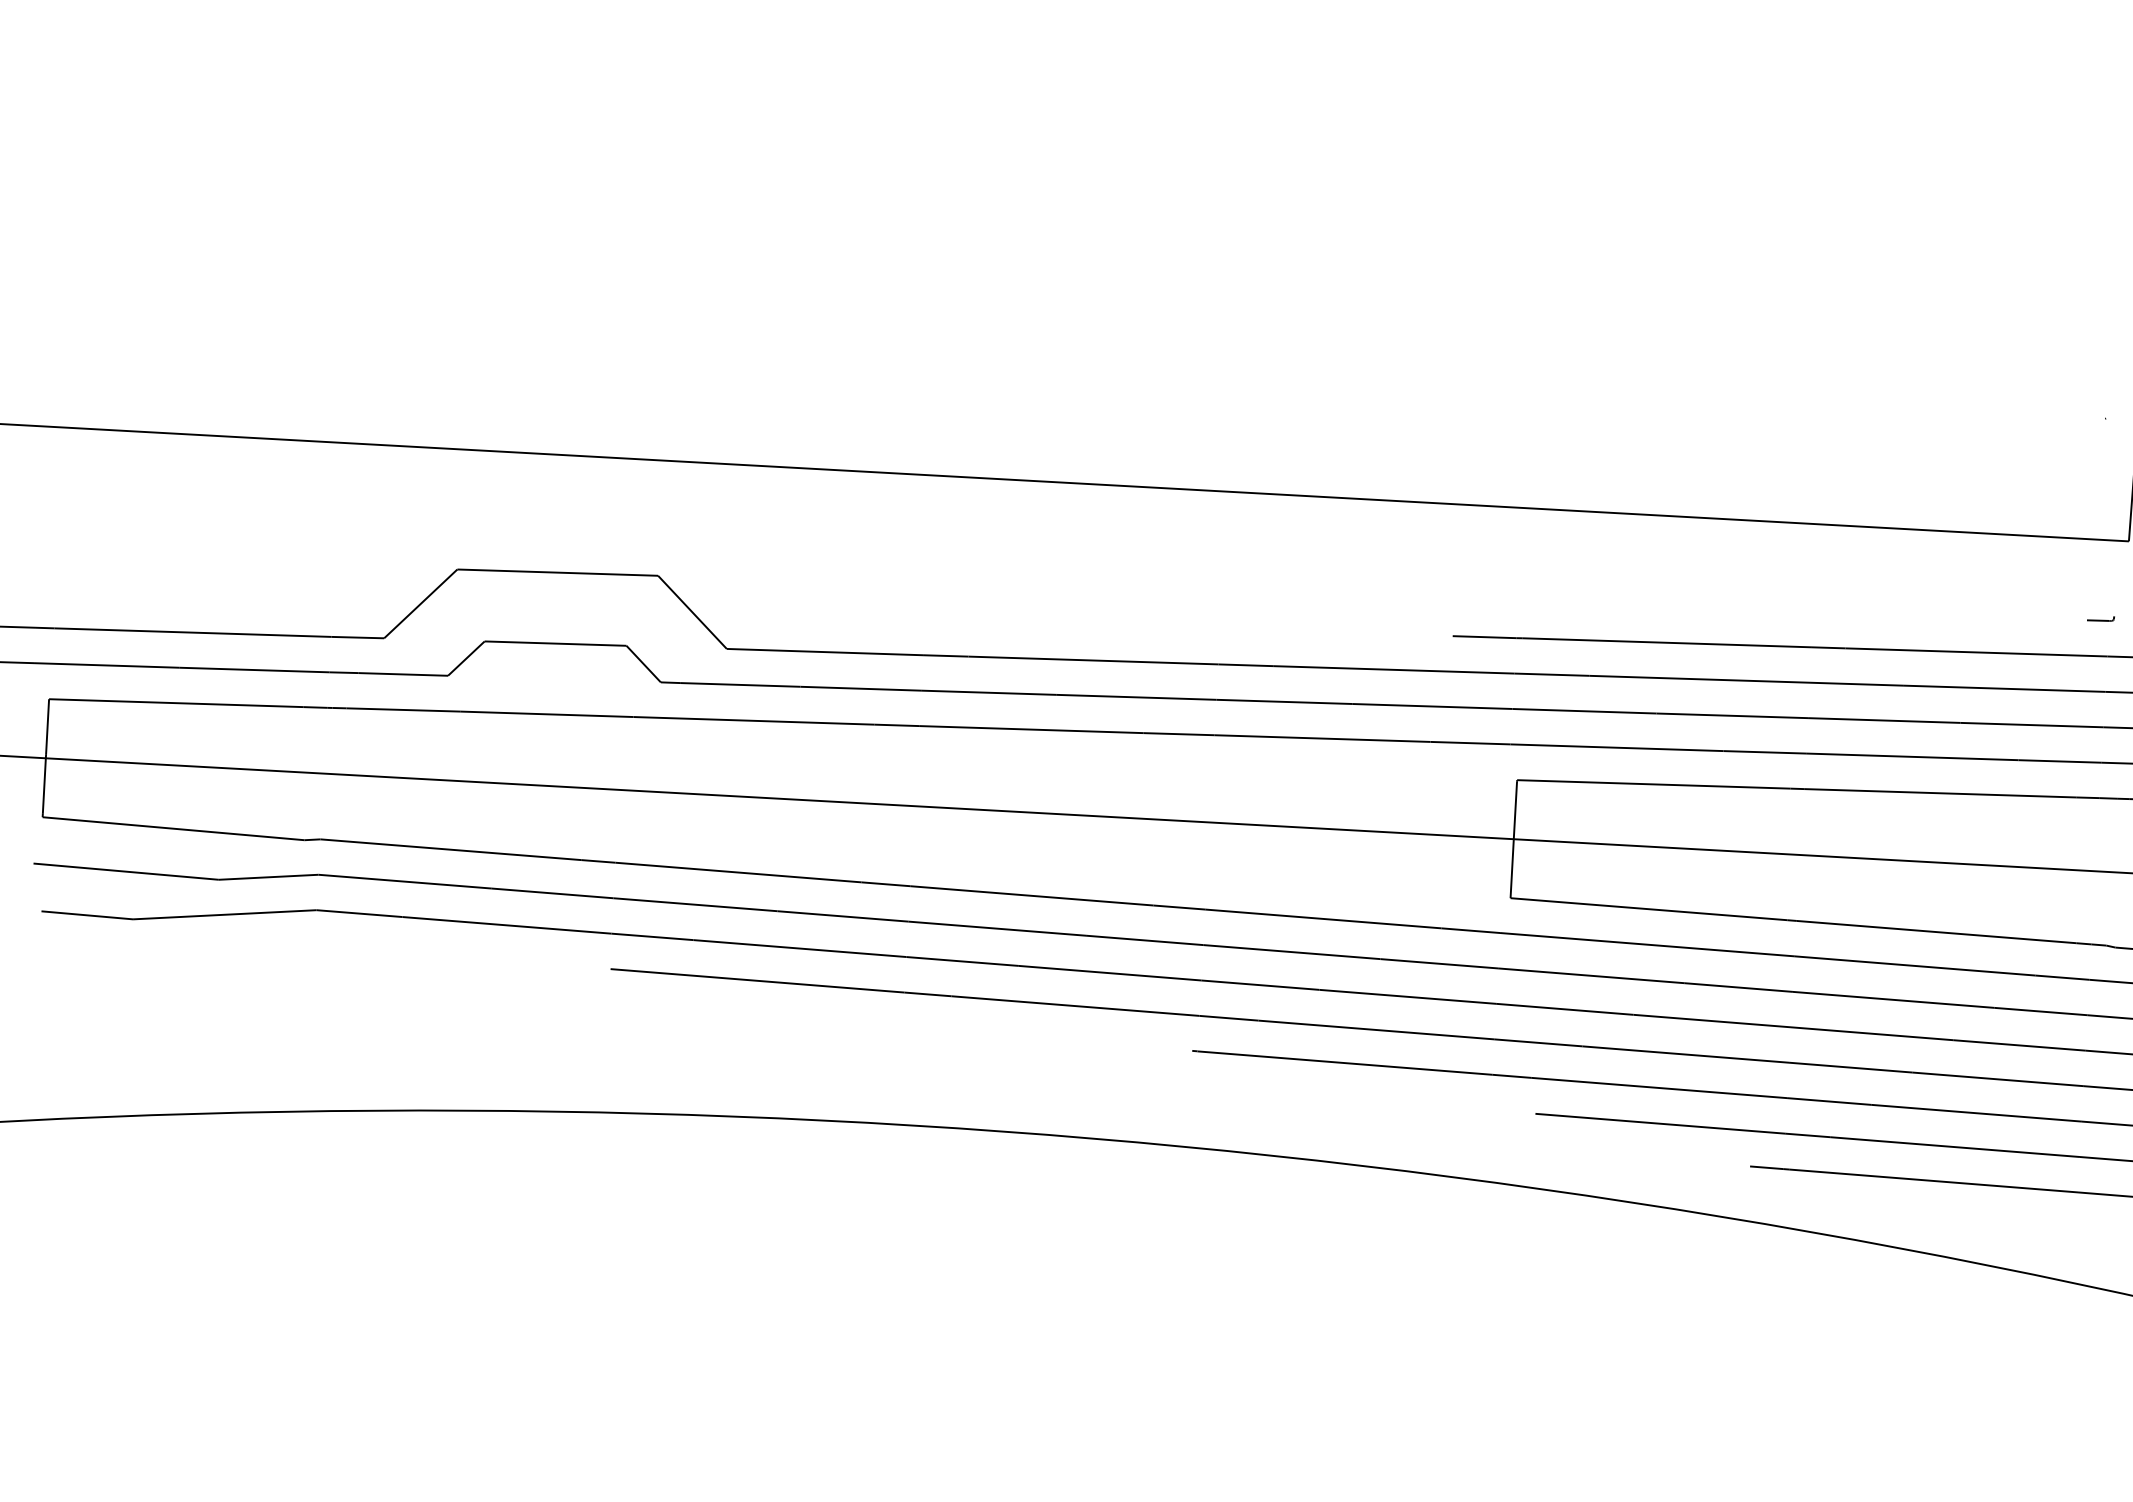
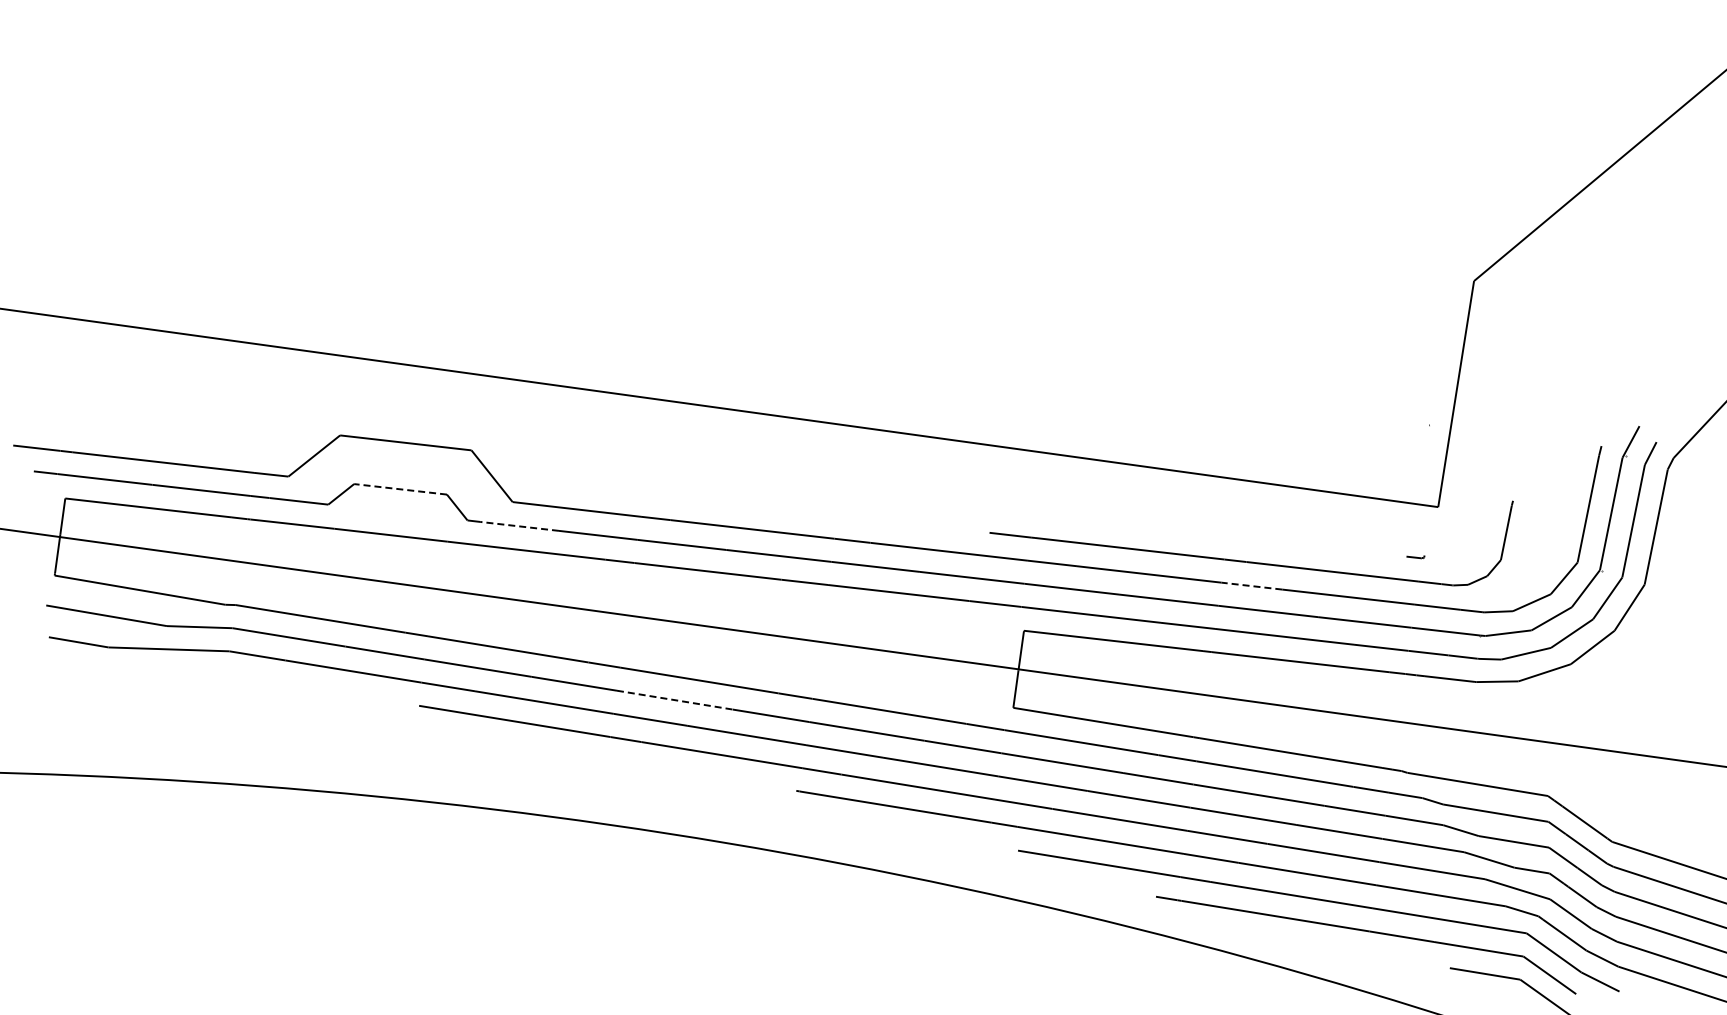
line: (555, 643) -> (400, 489), solid -> dashed
line: (1856, 684) -> (1251, 586), solid -> dashed
line: (740, 685) -> (519, 526), solid -> dashed
line: (996, 929) -> (674, 700), solid -> dashed

